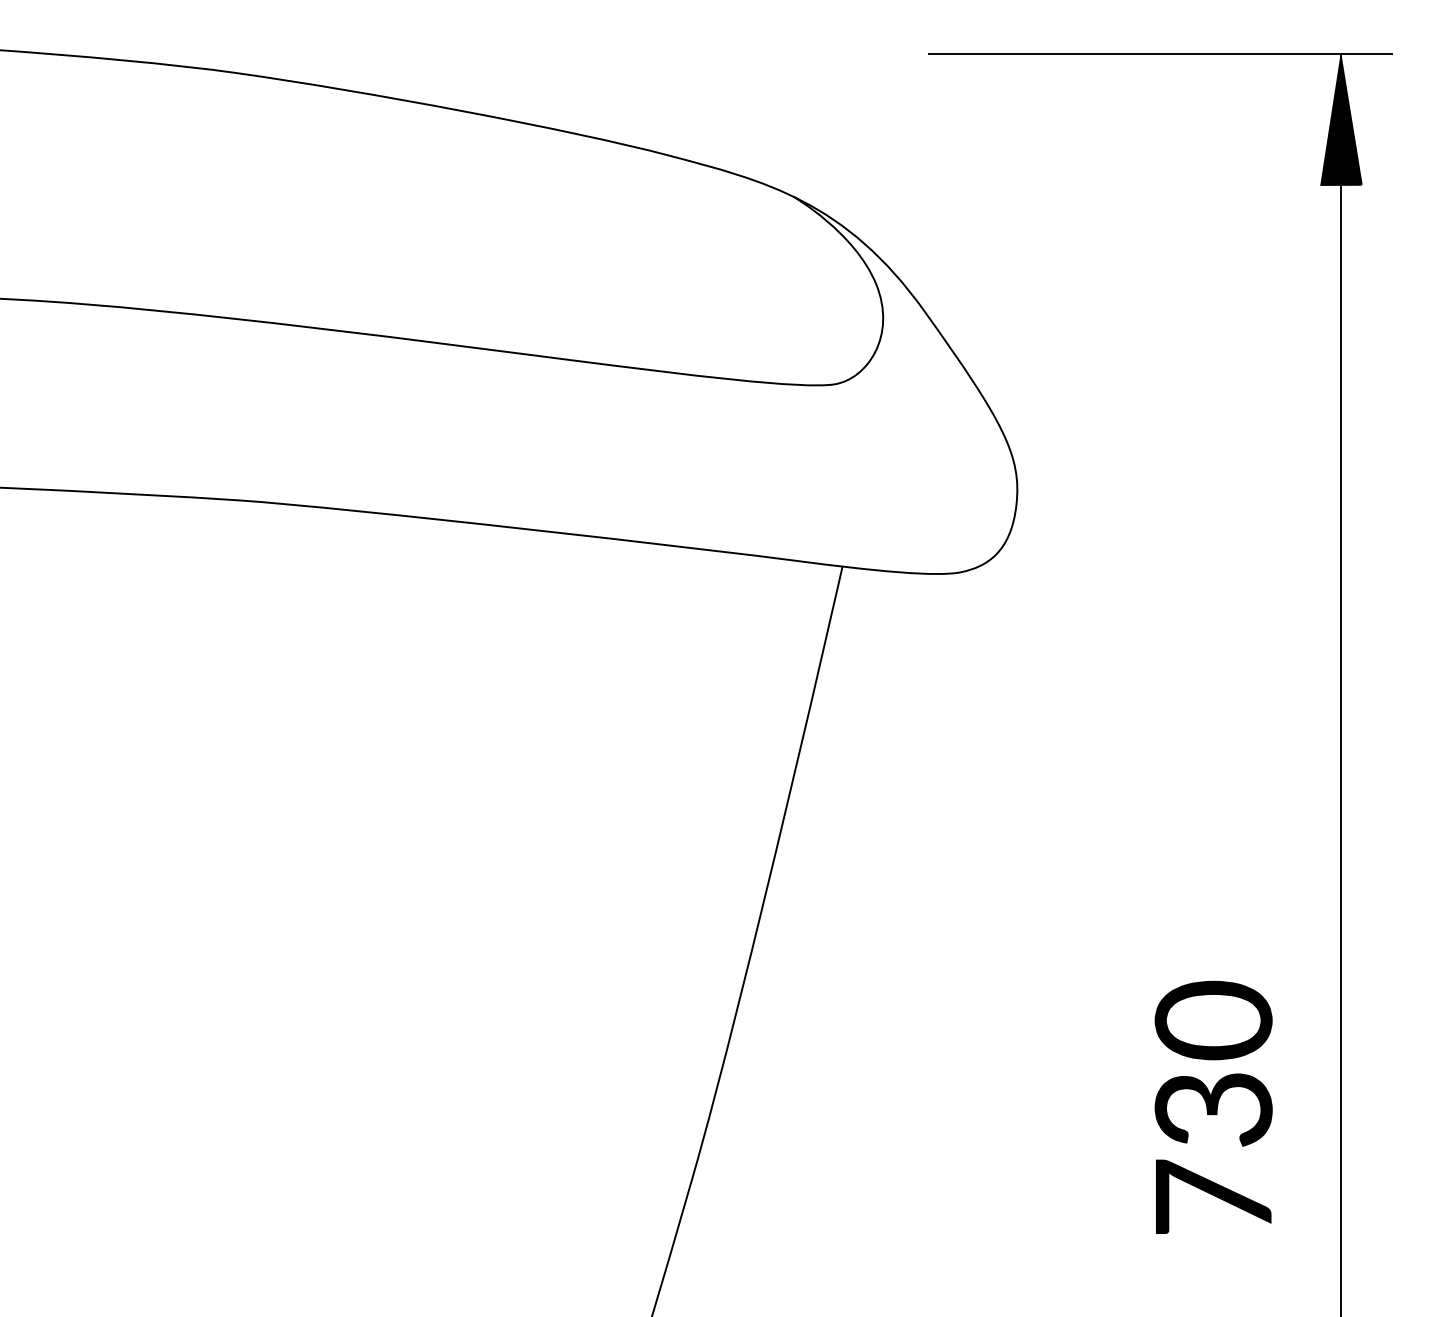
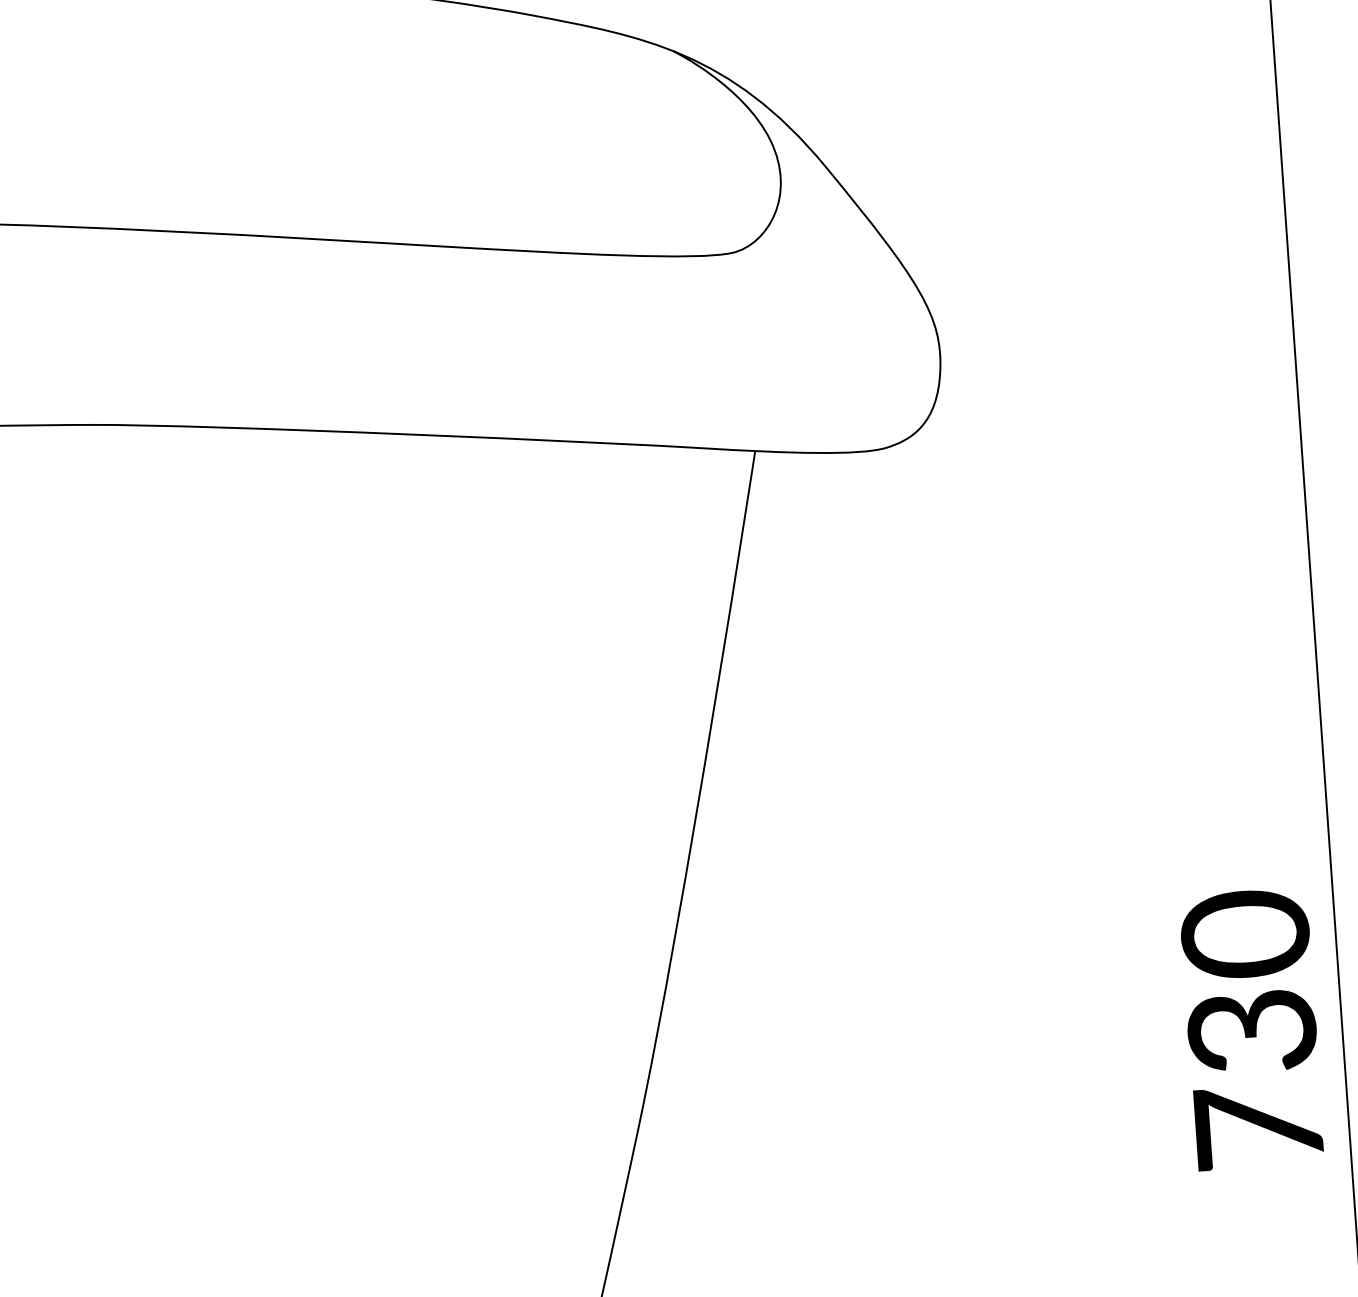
text: (1213, 1106) -> (1251, 1028), moved

